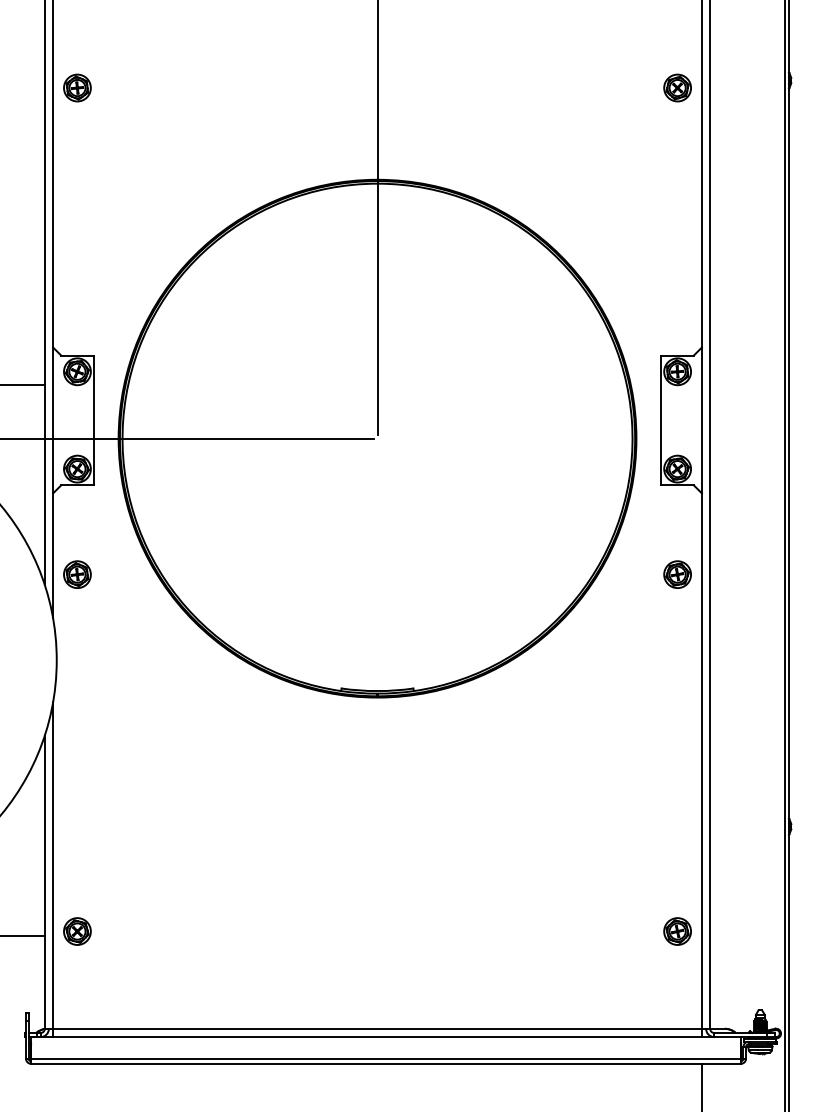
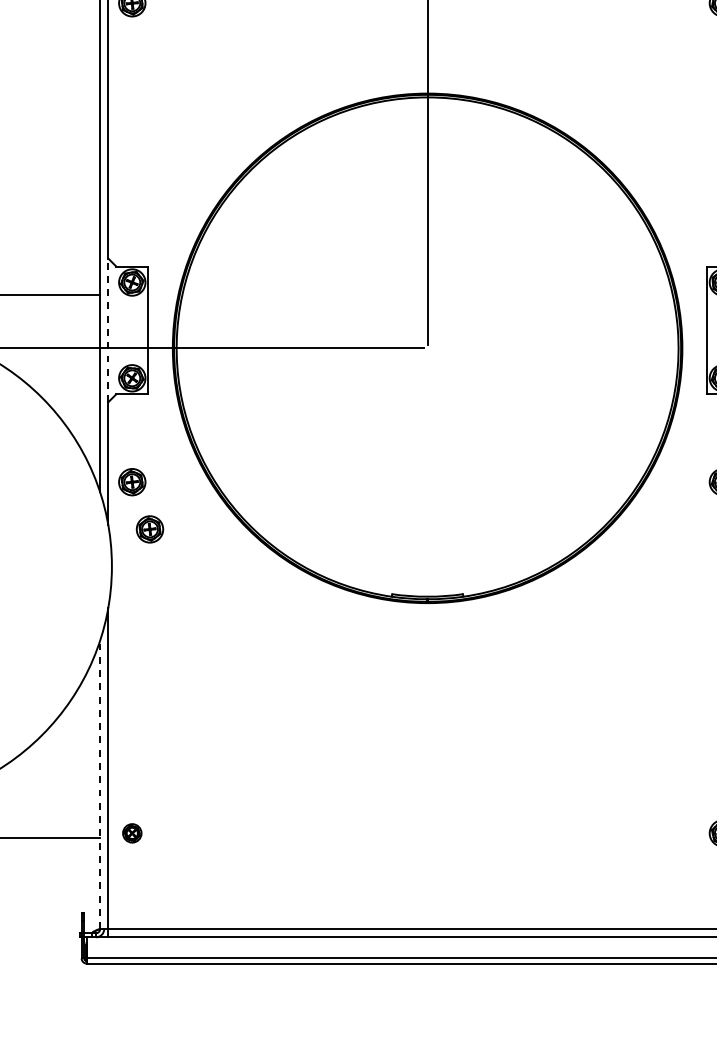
line: (53, 420) -> (108, 330), solid -> dashed
part: (95, 622) -> (150, 529), added
line: (44, 882) -> (99, 785), solid -> dashed
part: (77, 931) -> (132, 833), size x0.7

